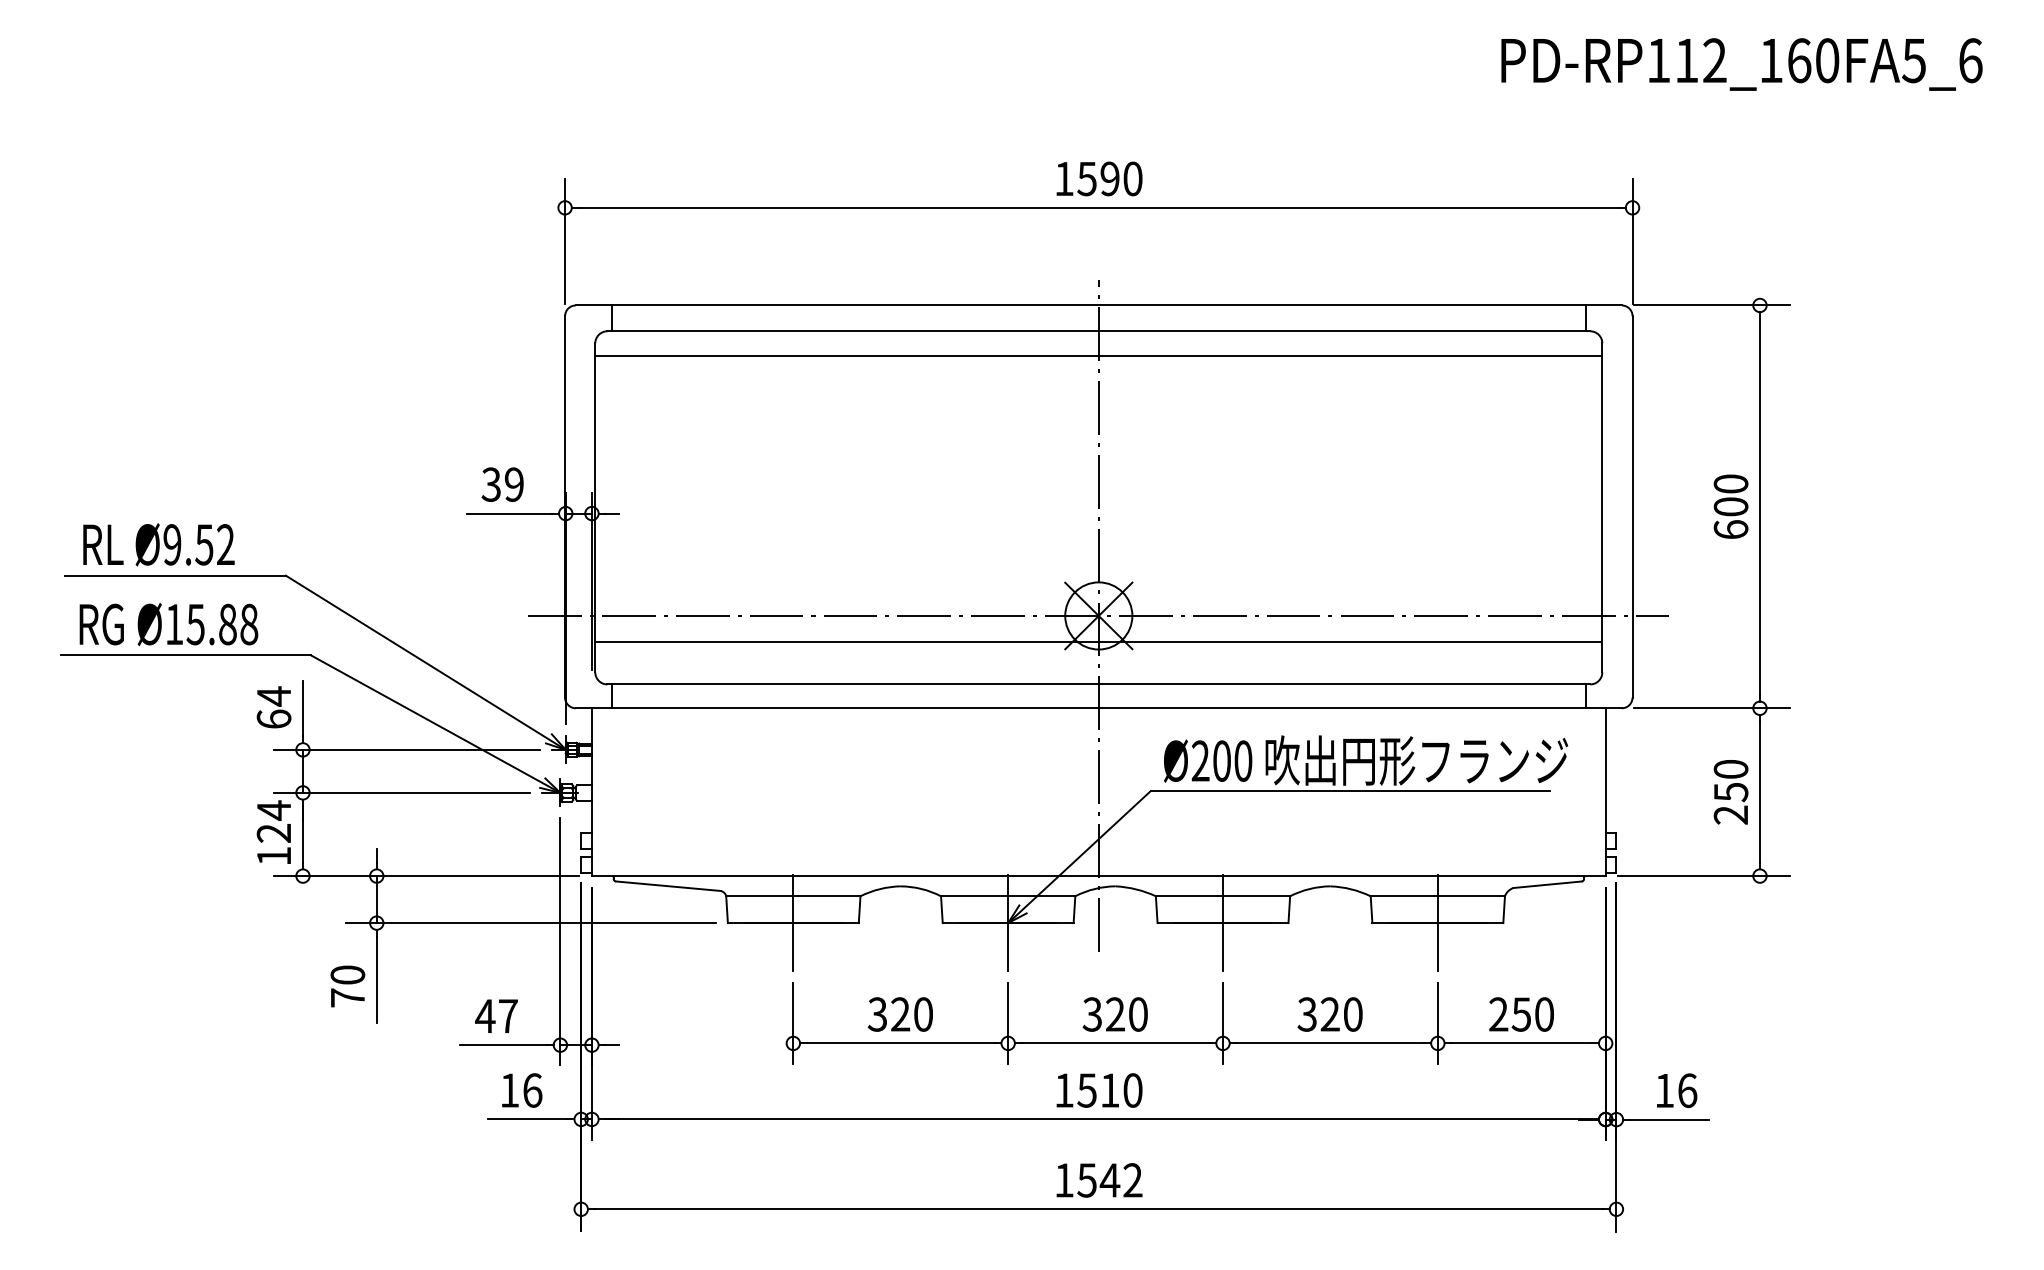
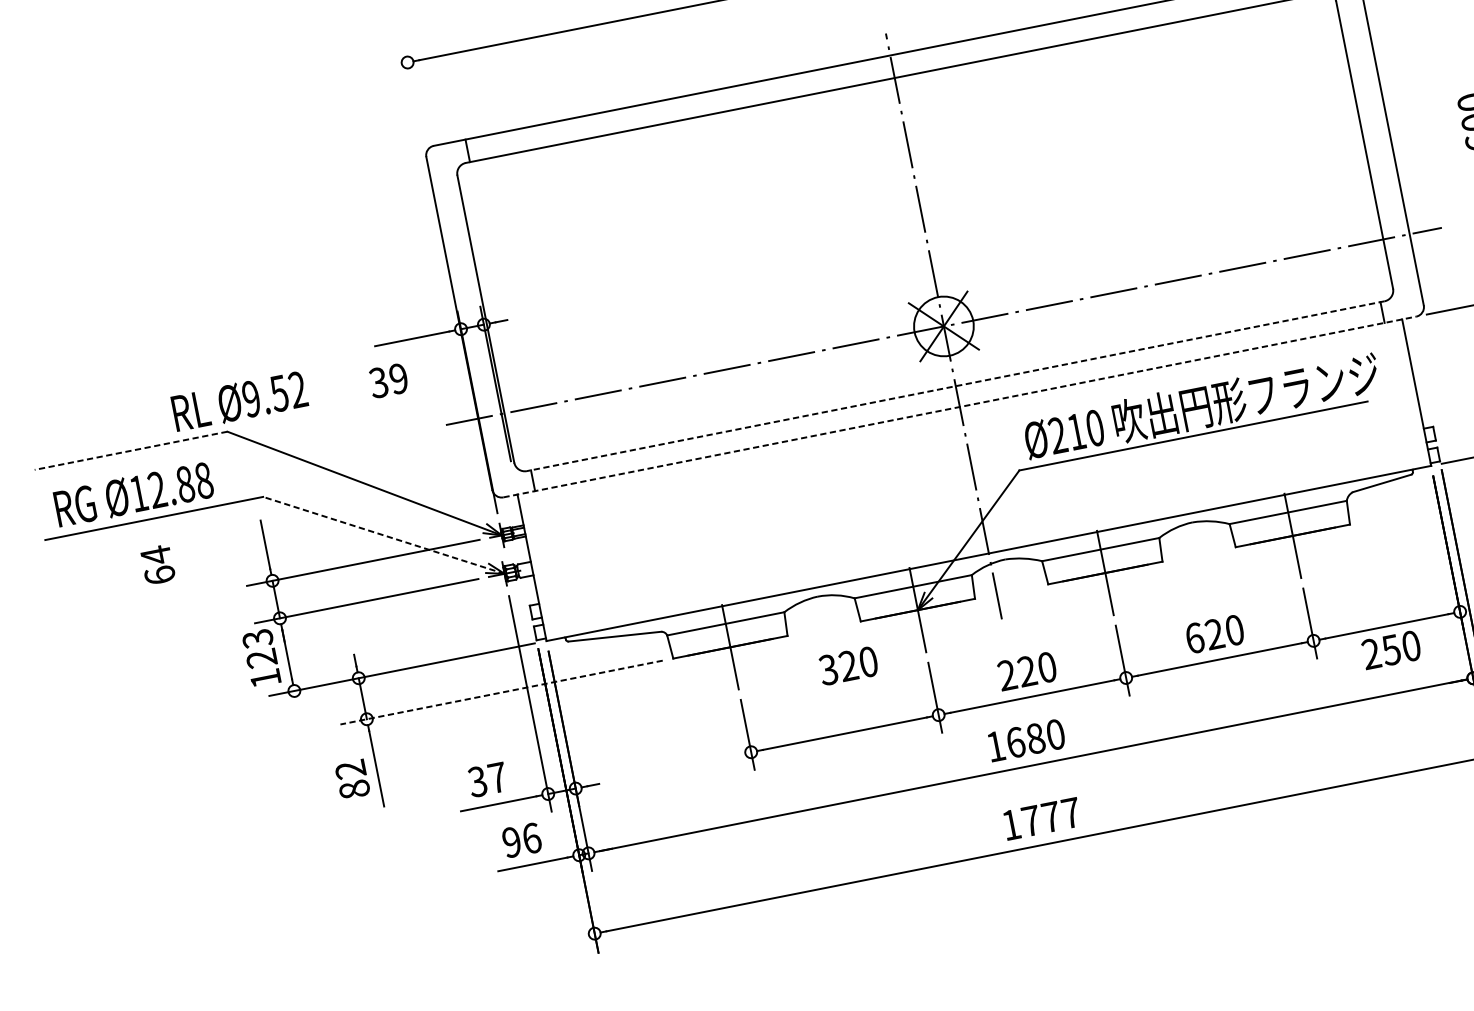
line: (565, 241) -> (413, 91), removed
line: (1098, 355) -> (898, 99), removed
text: (502, 484) -> (388, 380), moved
text: (158, 544) -> (239, 401), moved
line: (174, 575) -> (130, 450), solid -> dashed
text: (195, 624) -> (157, 489), Ø15.88 -> Ø12.88
line: (1097, 642) -> (947, 349), removed
line: (1098, 684) -> (955, 386), solid -> dashed
text: (273, 707) -> (157, 565), moved
line: (1098, 708) -> (959, 407), solid -> dashed
line: (435, 723) -> (383, 534), solid -> dashed
text: (1221, 760) -> (1075, 431), Ø200 -> Ø210
text: (273, 810) -> (257, 638), 124 -> 123
line: (531, 923) -> (501, 692), solid -> dashed
text: (347, 986) -> (352, 779), 70 -> 82
text: (899, 1014) -> (847, 666), moved
text: (1092, 1014) -> (1007, 675), 320 -> 220
text: (1307, 1014) -> (1194, 638), 320 -> 620
text: (1521, 1014) -> (1391, 650), moved
text: (485, 1016) -> (477, 781), 47 -> 37
text: (509, 1090) -> (511, 842), 16 -> 96
text: (1098, 1090) -> (1025, 740), 1510 -> 1680
text: (1109, 1180) -> (1050, 817), 1542 -> 1777

